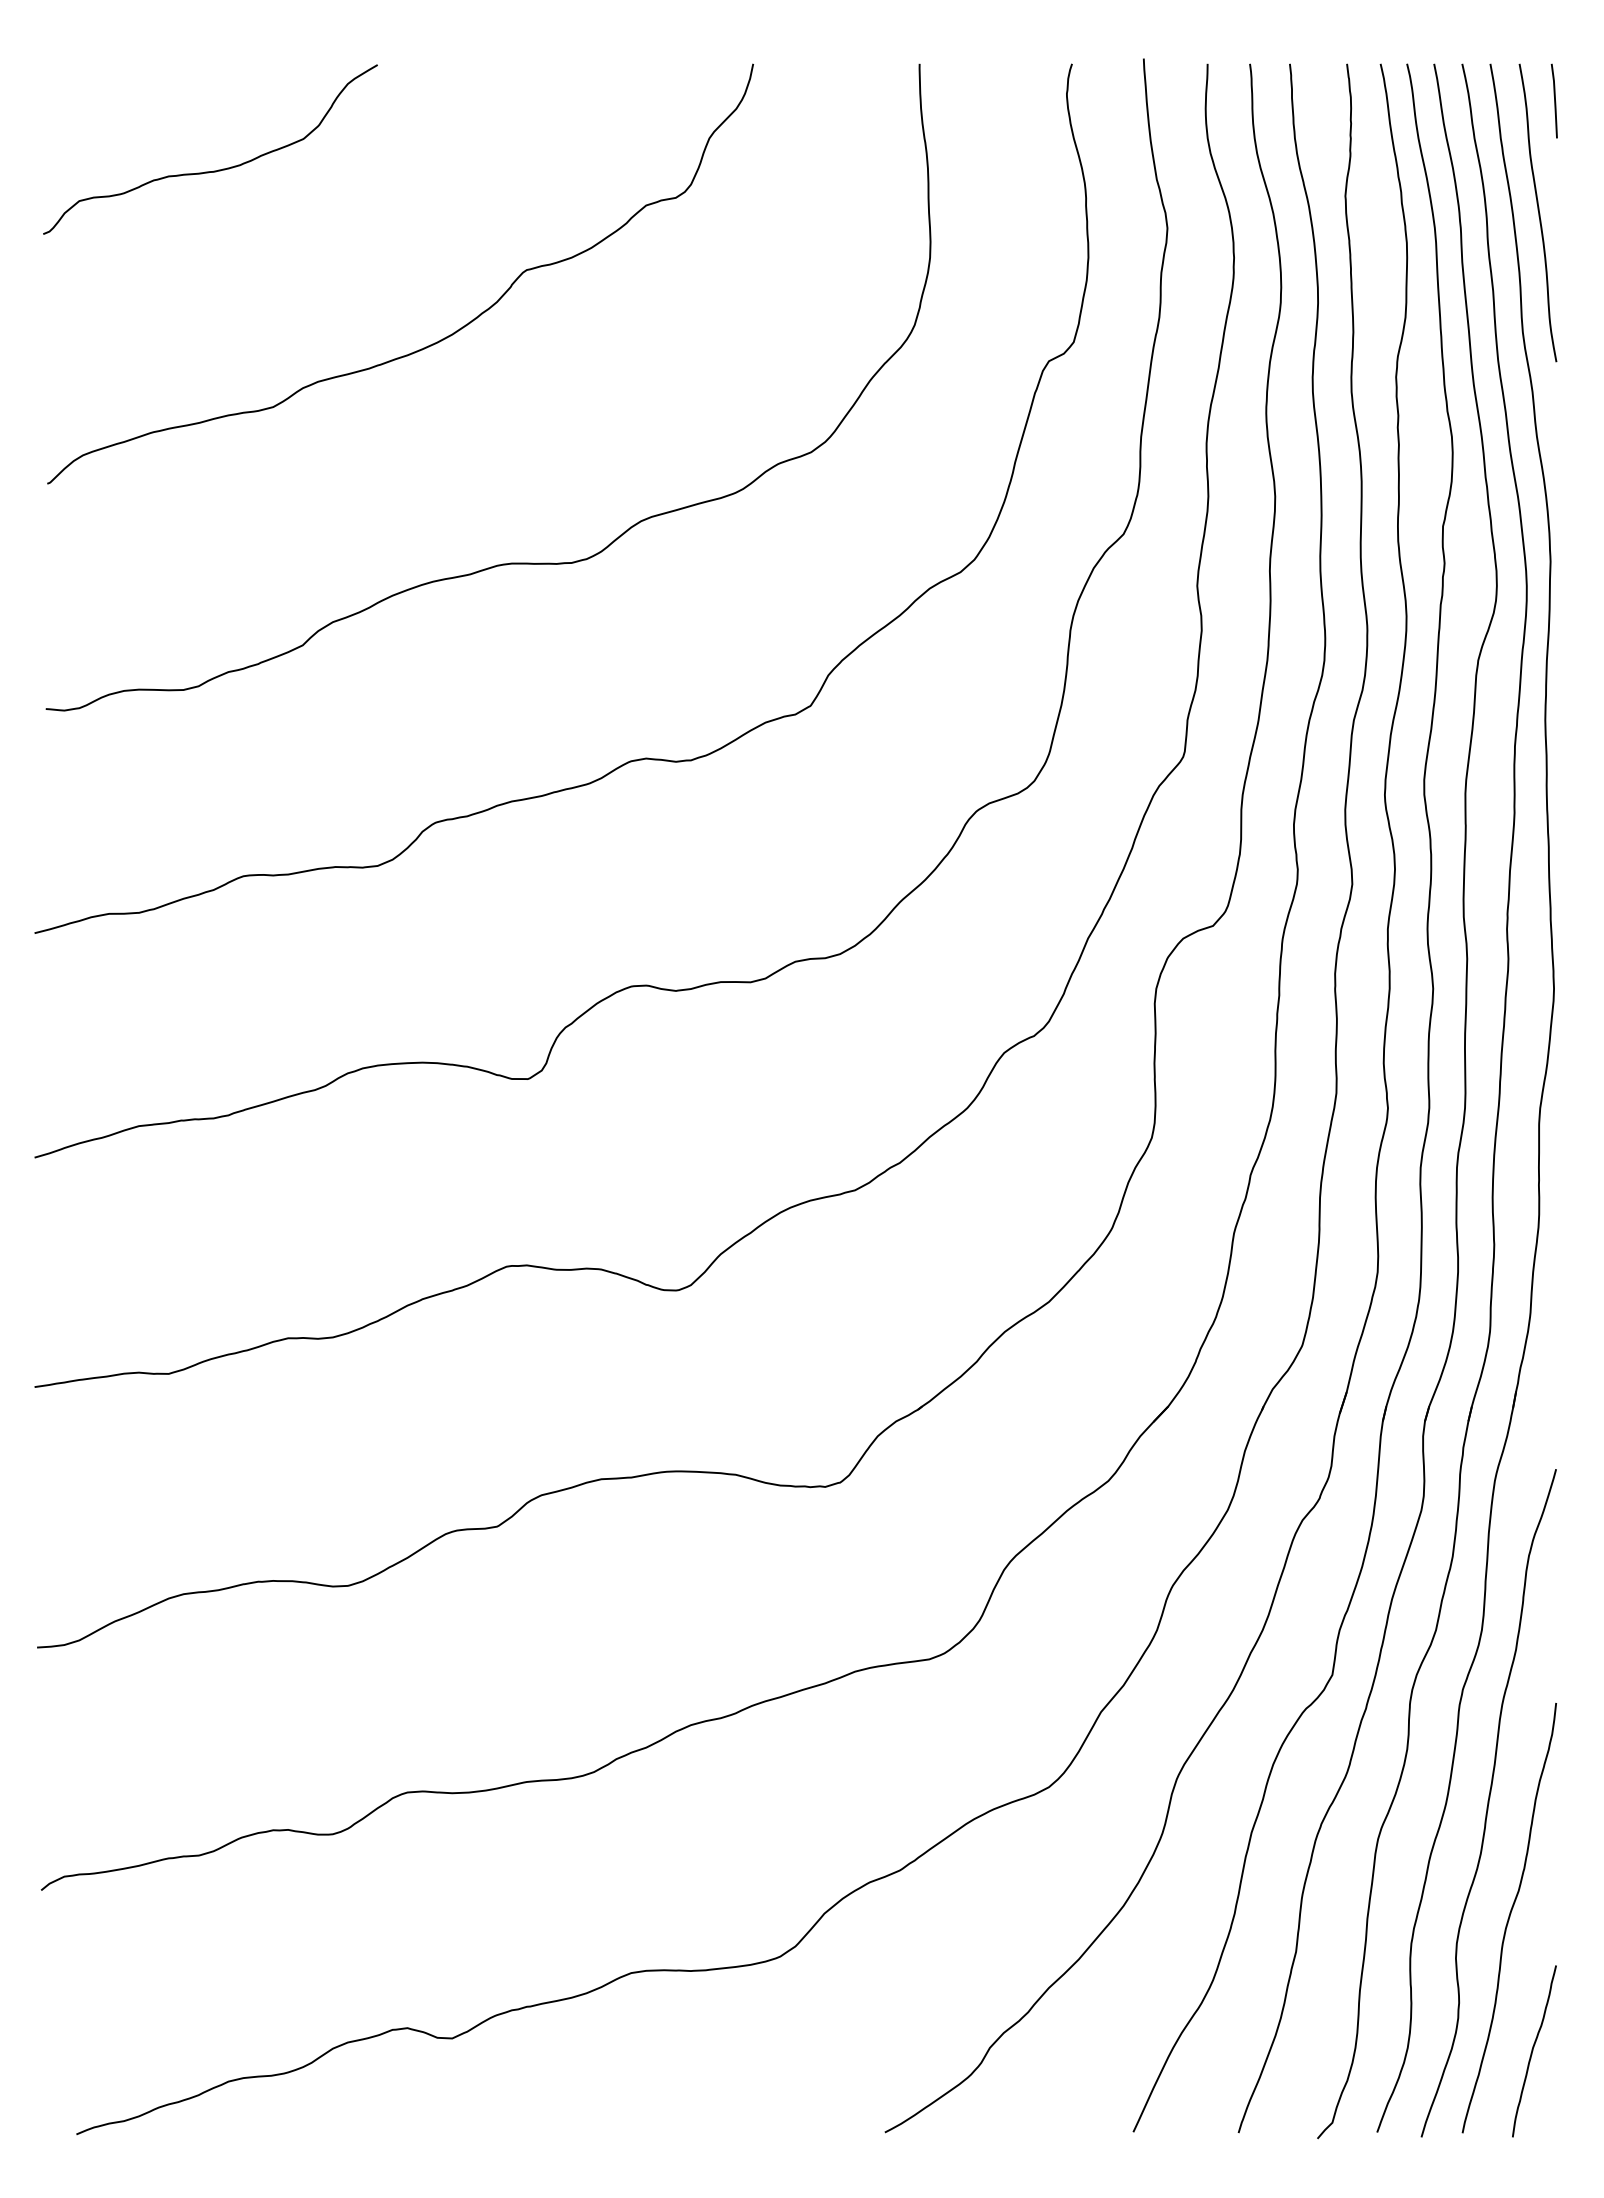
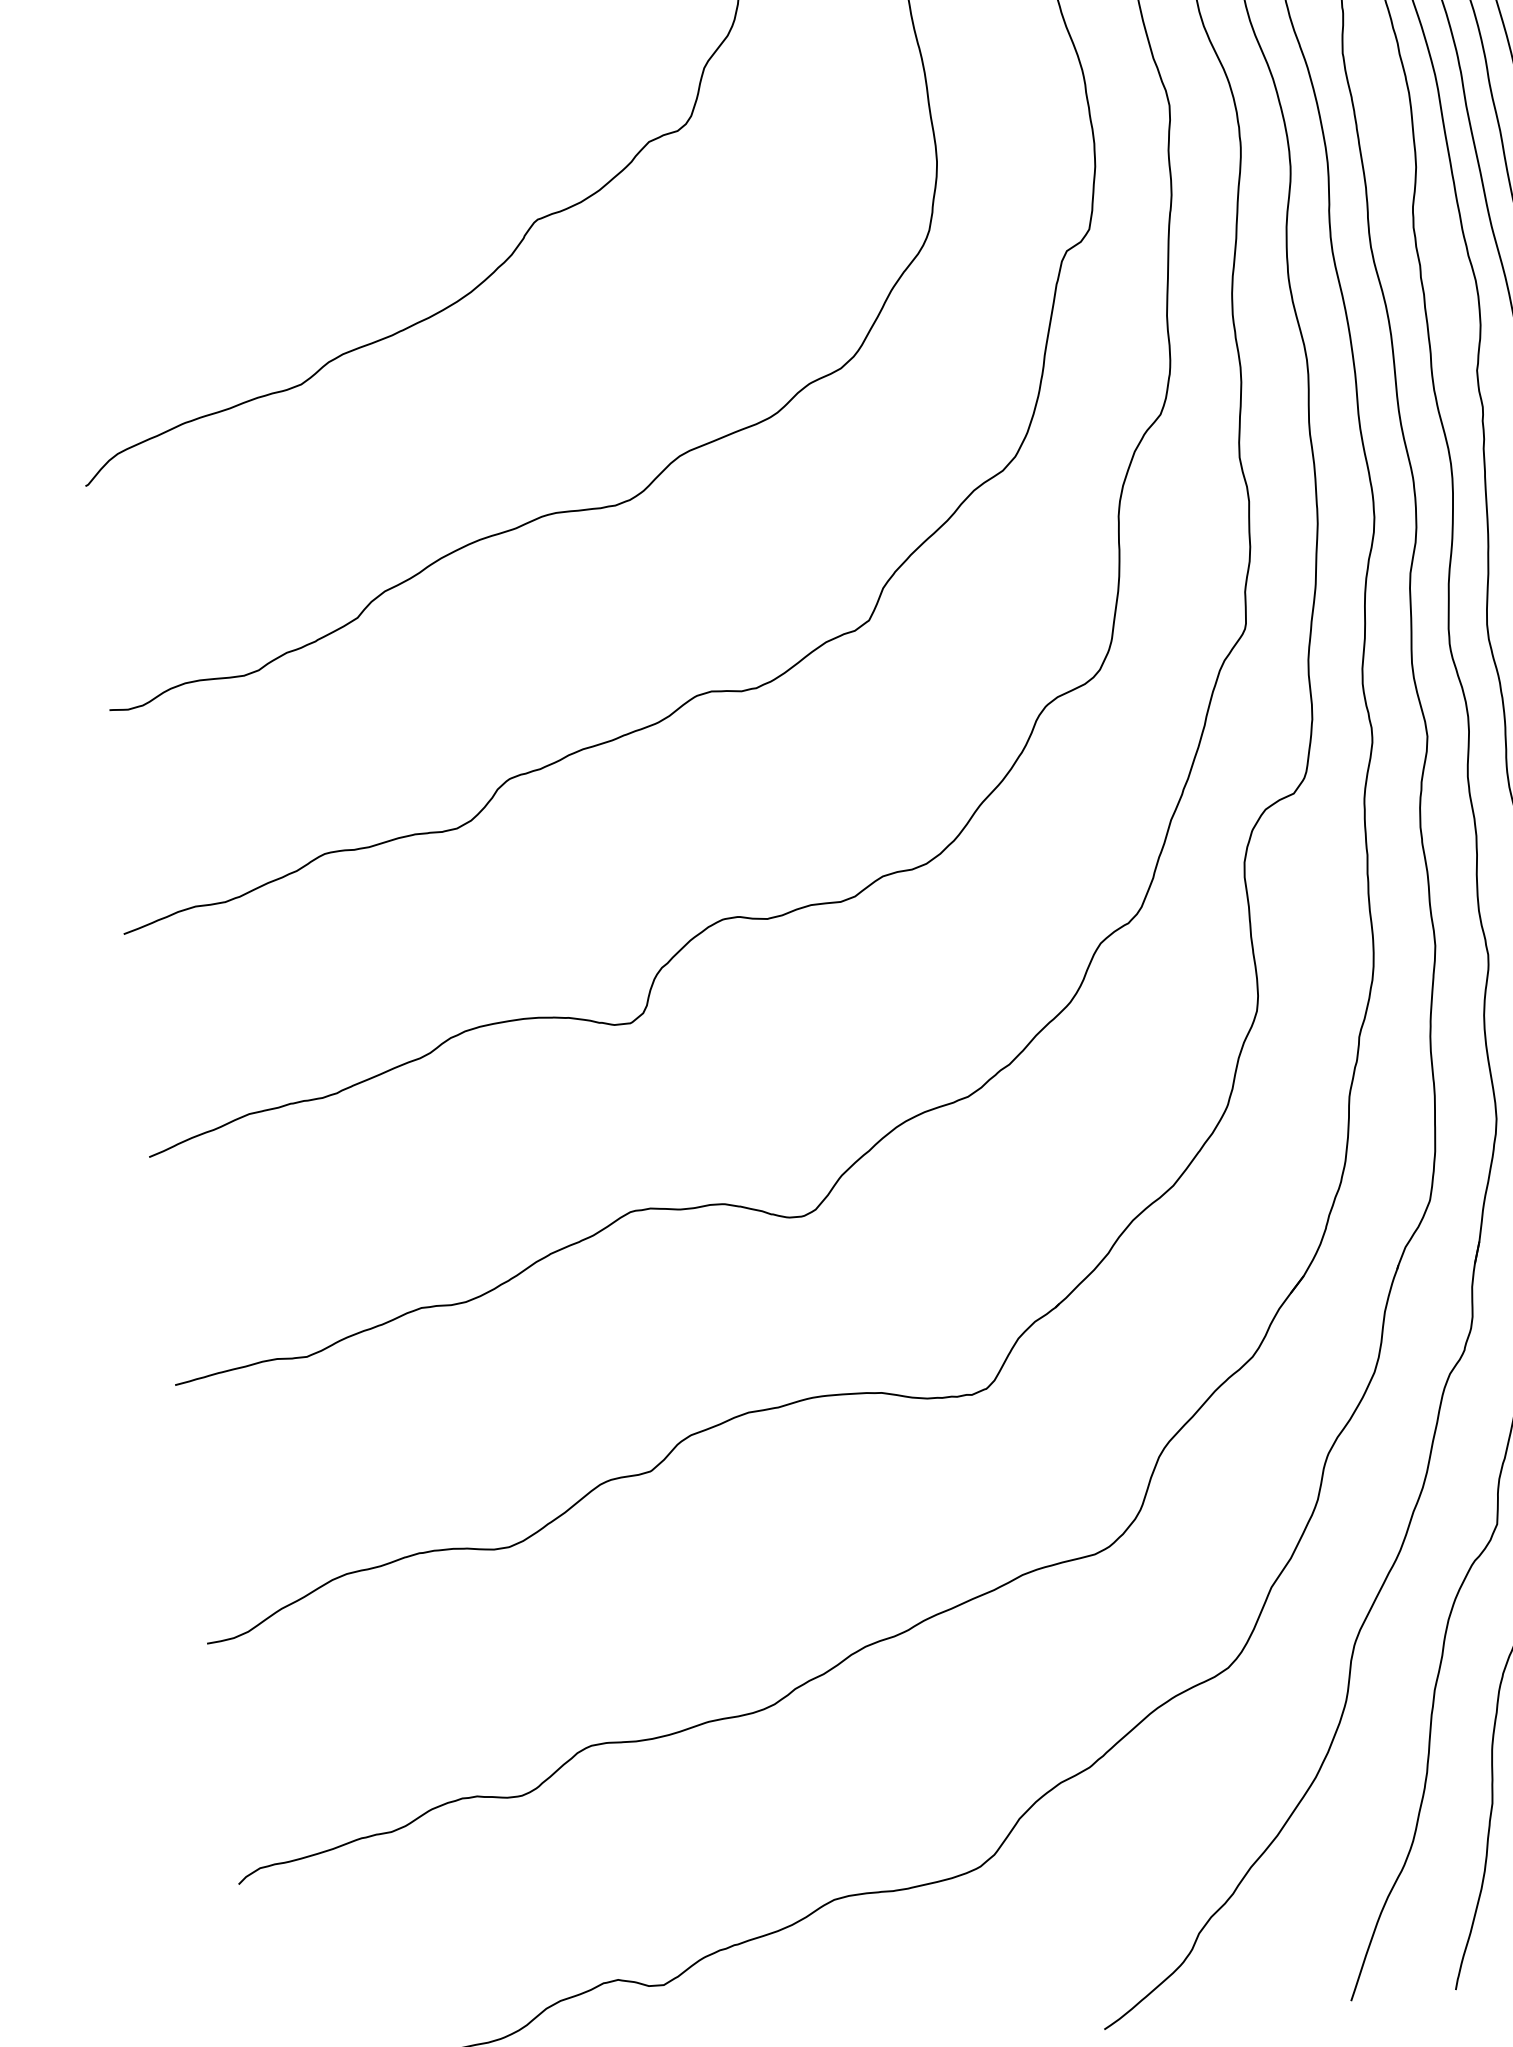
curve: (213, 170) -> (215, 156), removed

